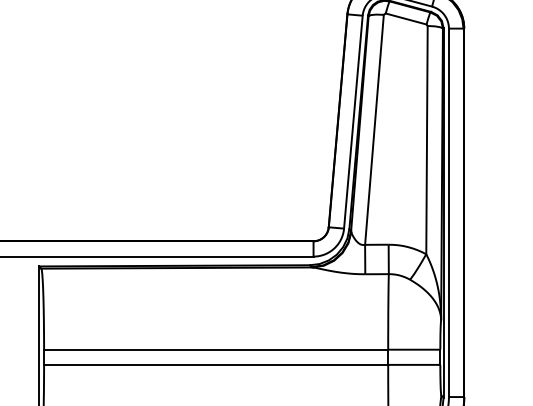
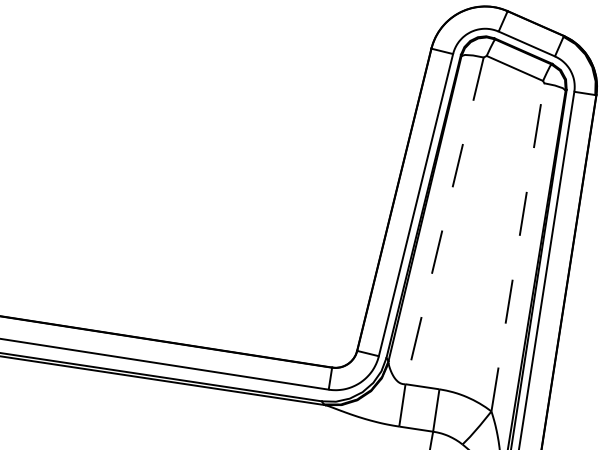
line: (374, 130) -> (444, 221), solid -> dashed
line: (426, 139) -> (517, 246), solid -> dashed

